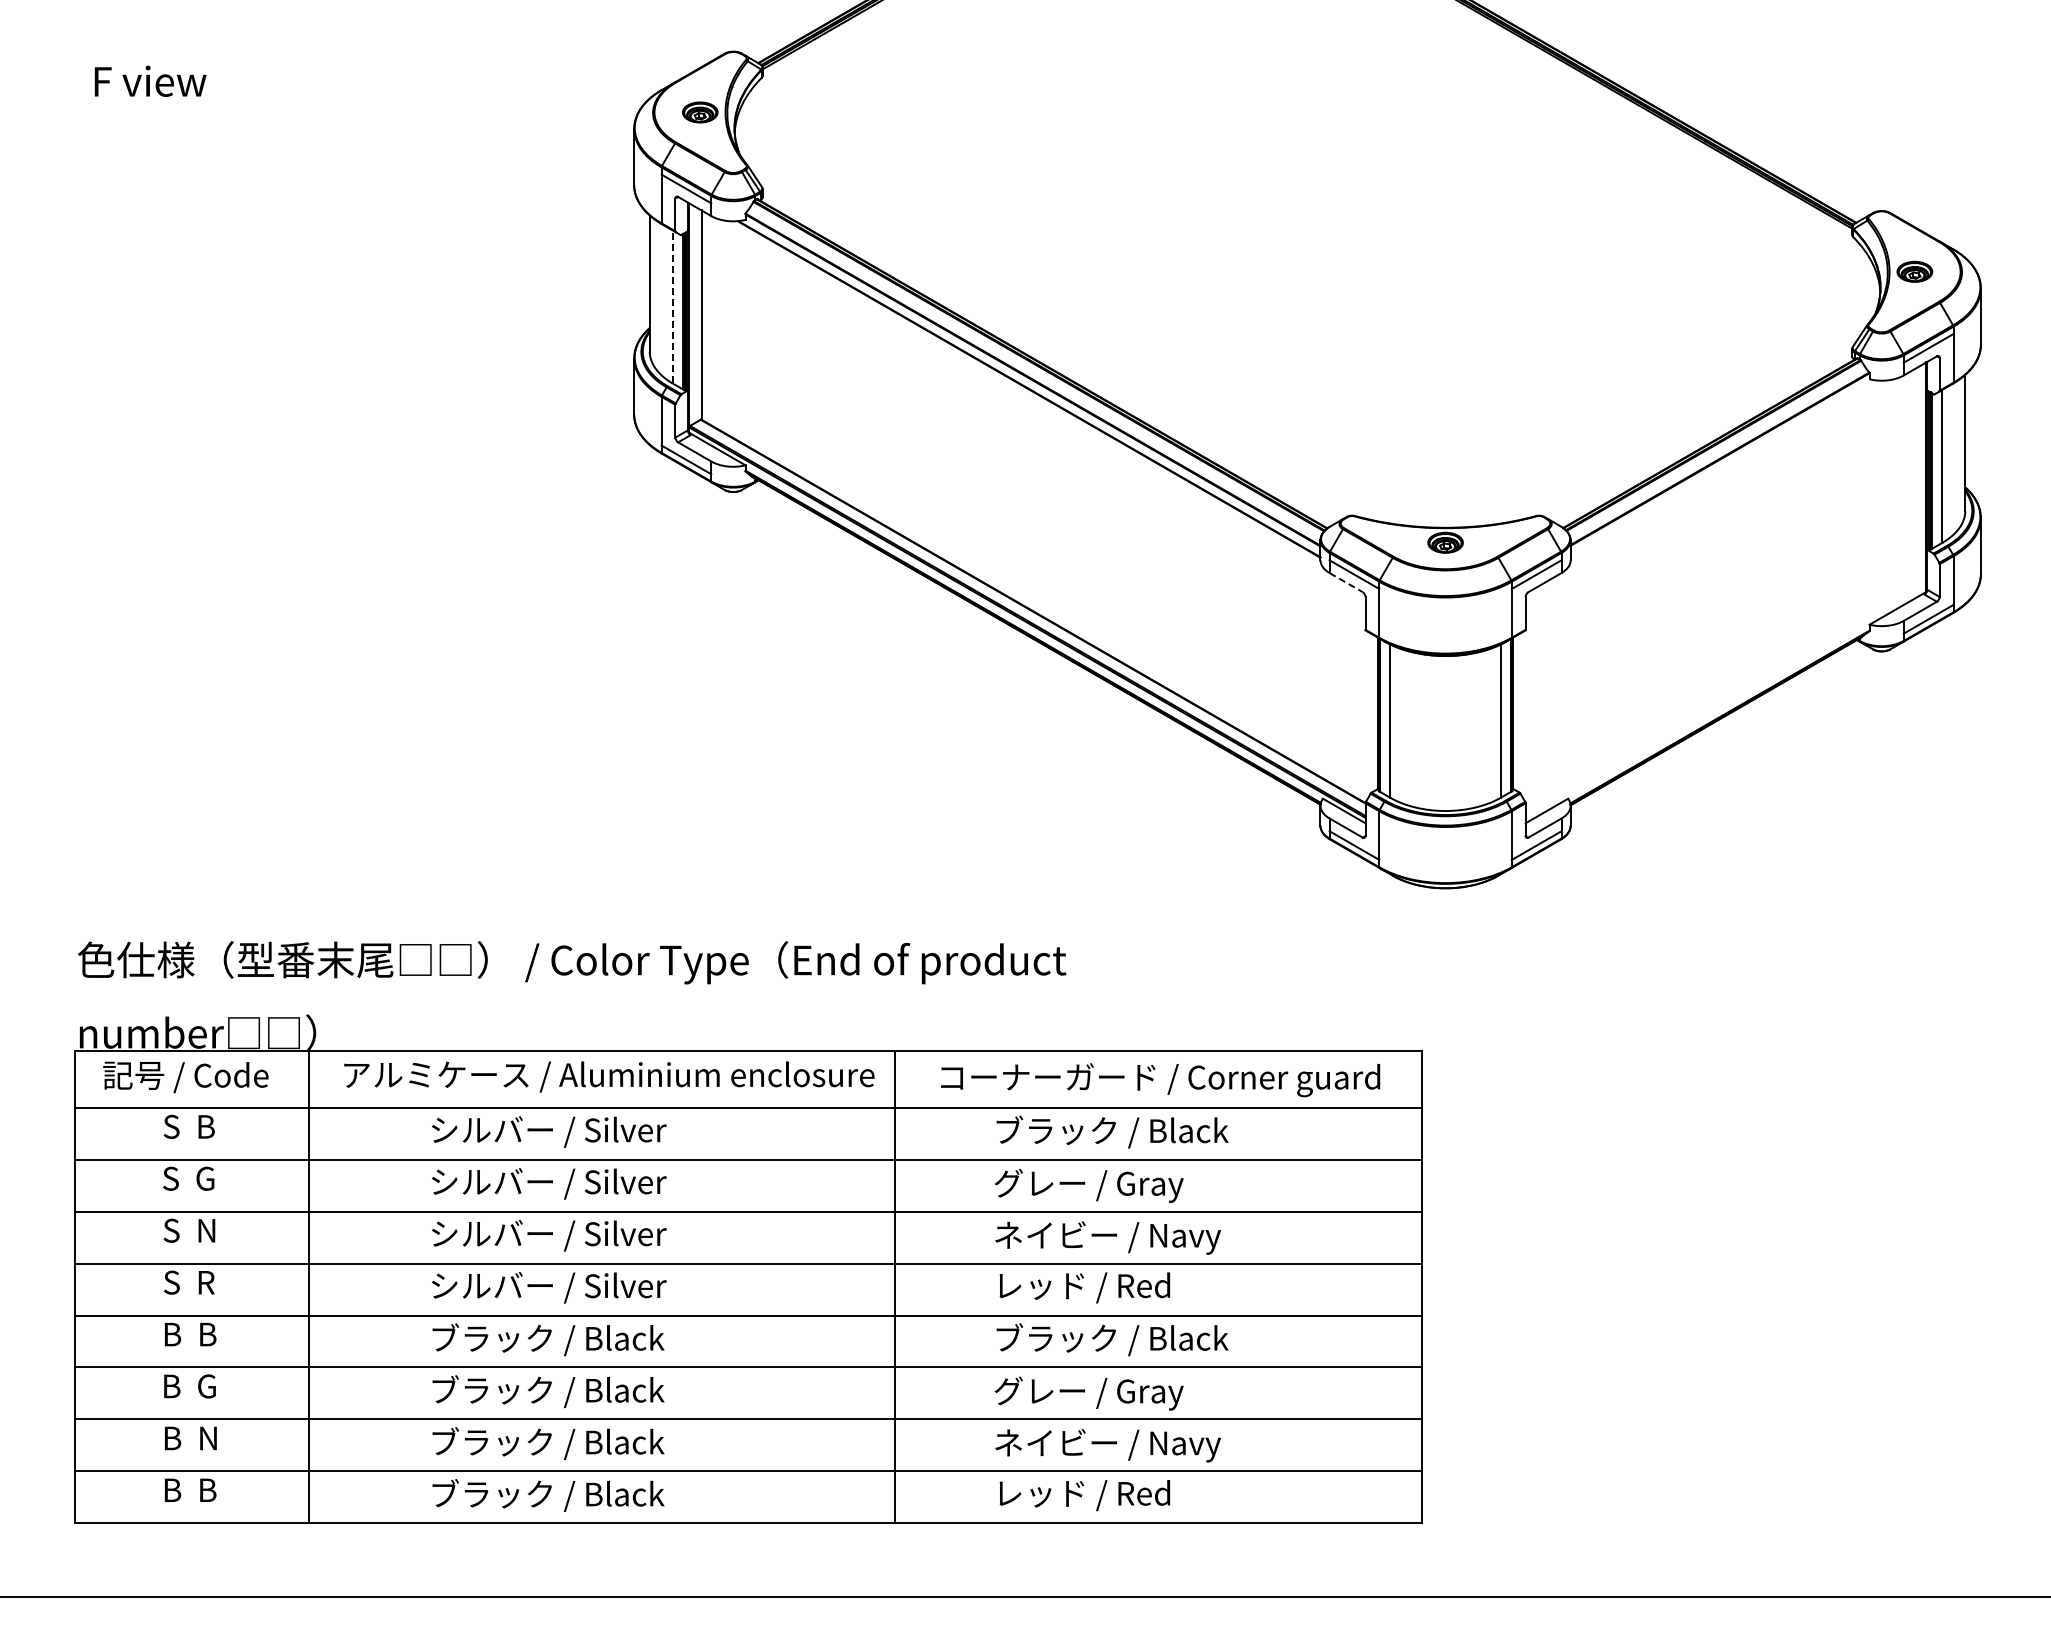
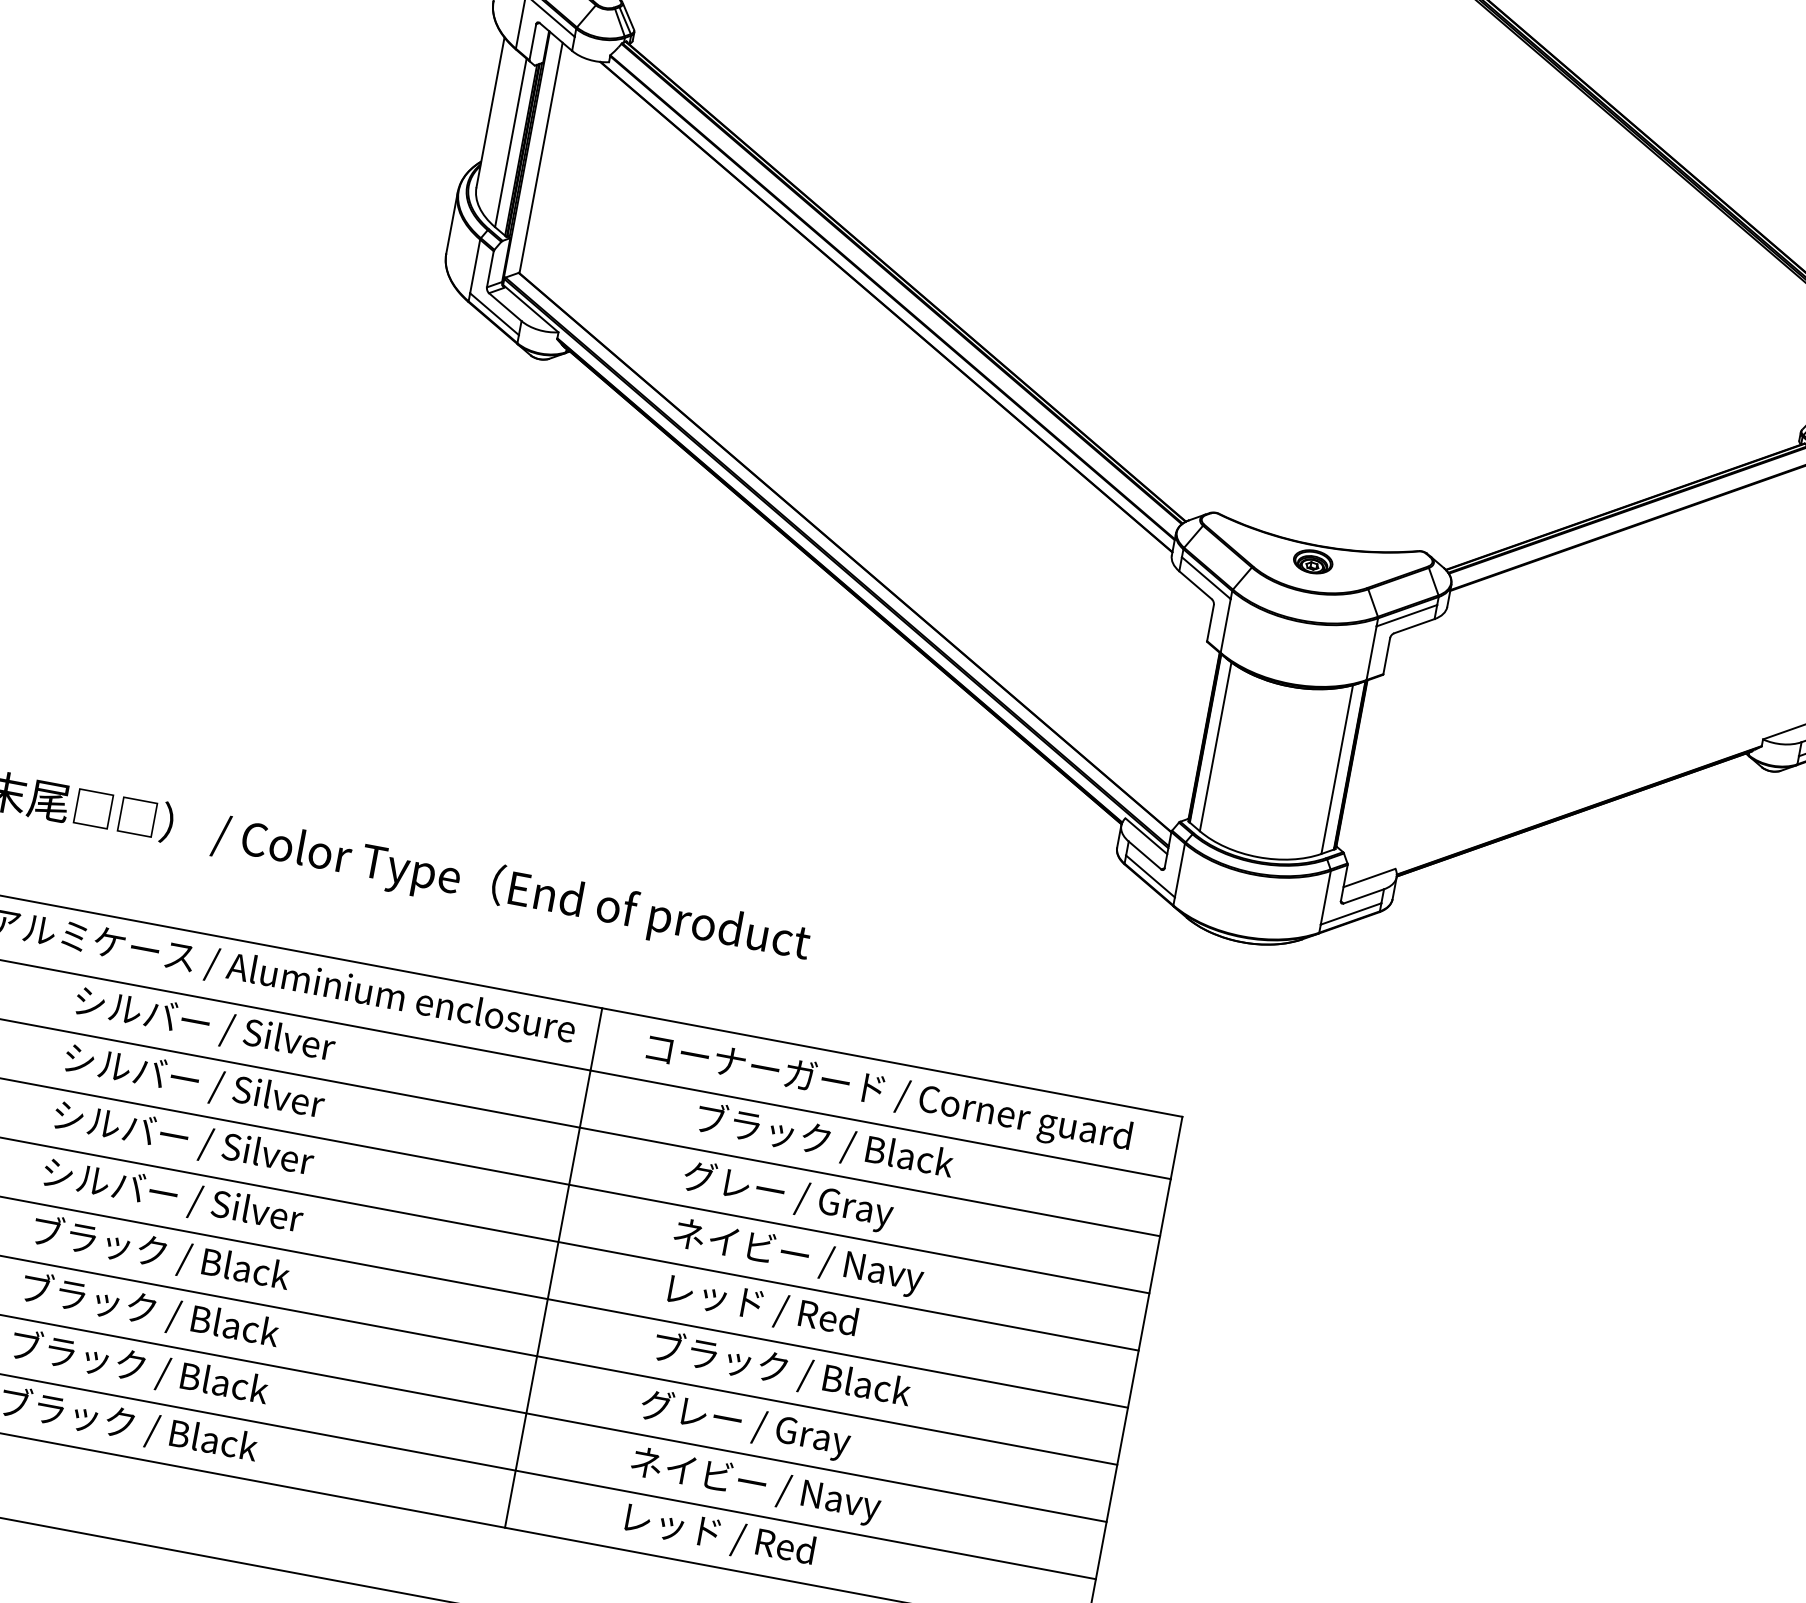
line: (672, 306) -> (510, 142), dashed -> solid
line: (1346, 582) -> (1195, 585), dashed -> solid

